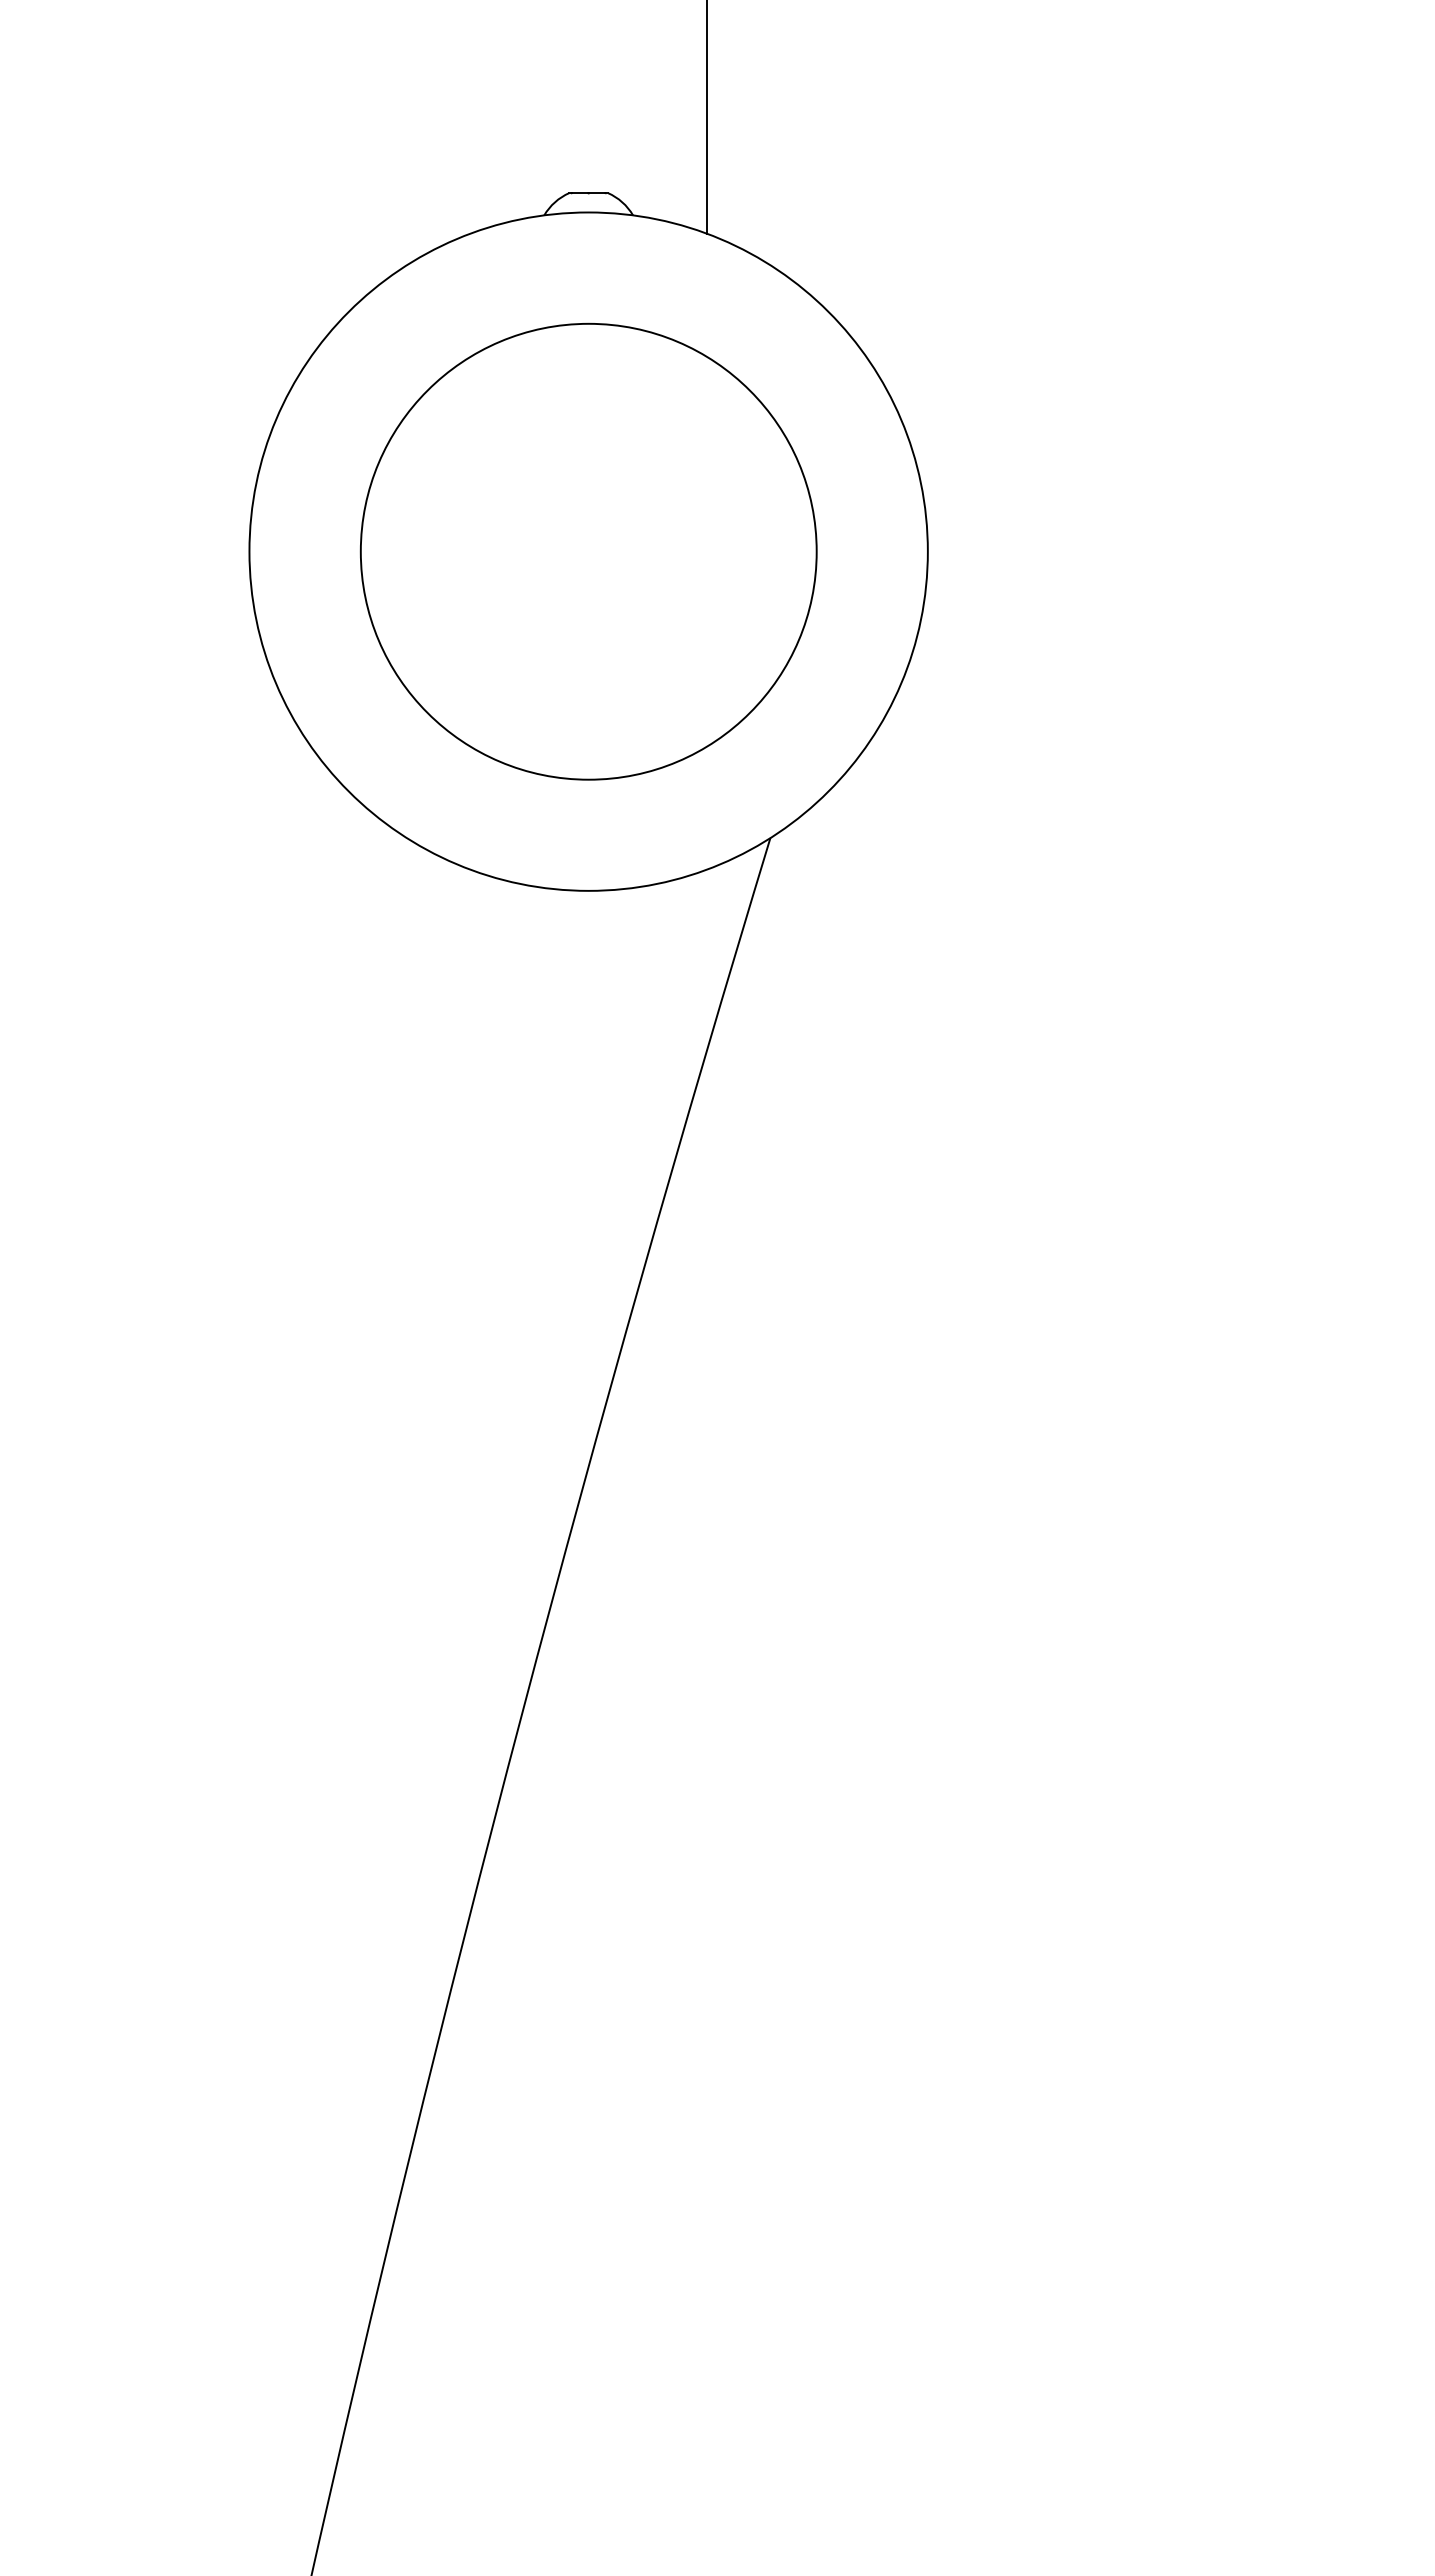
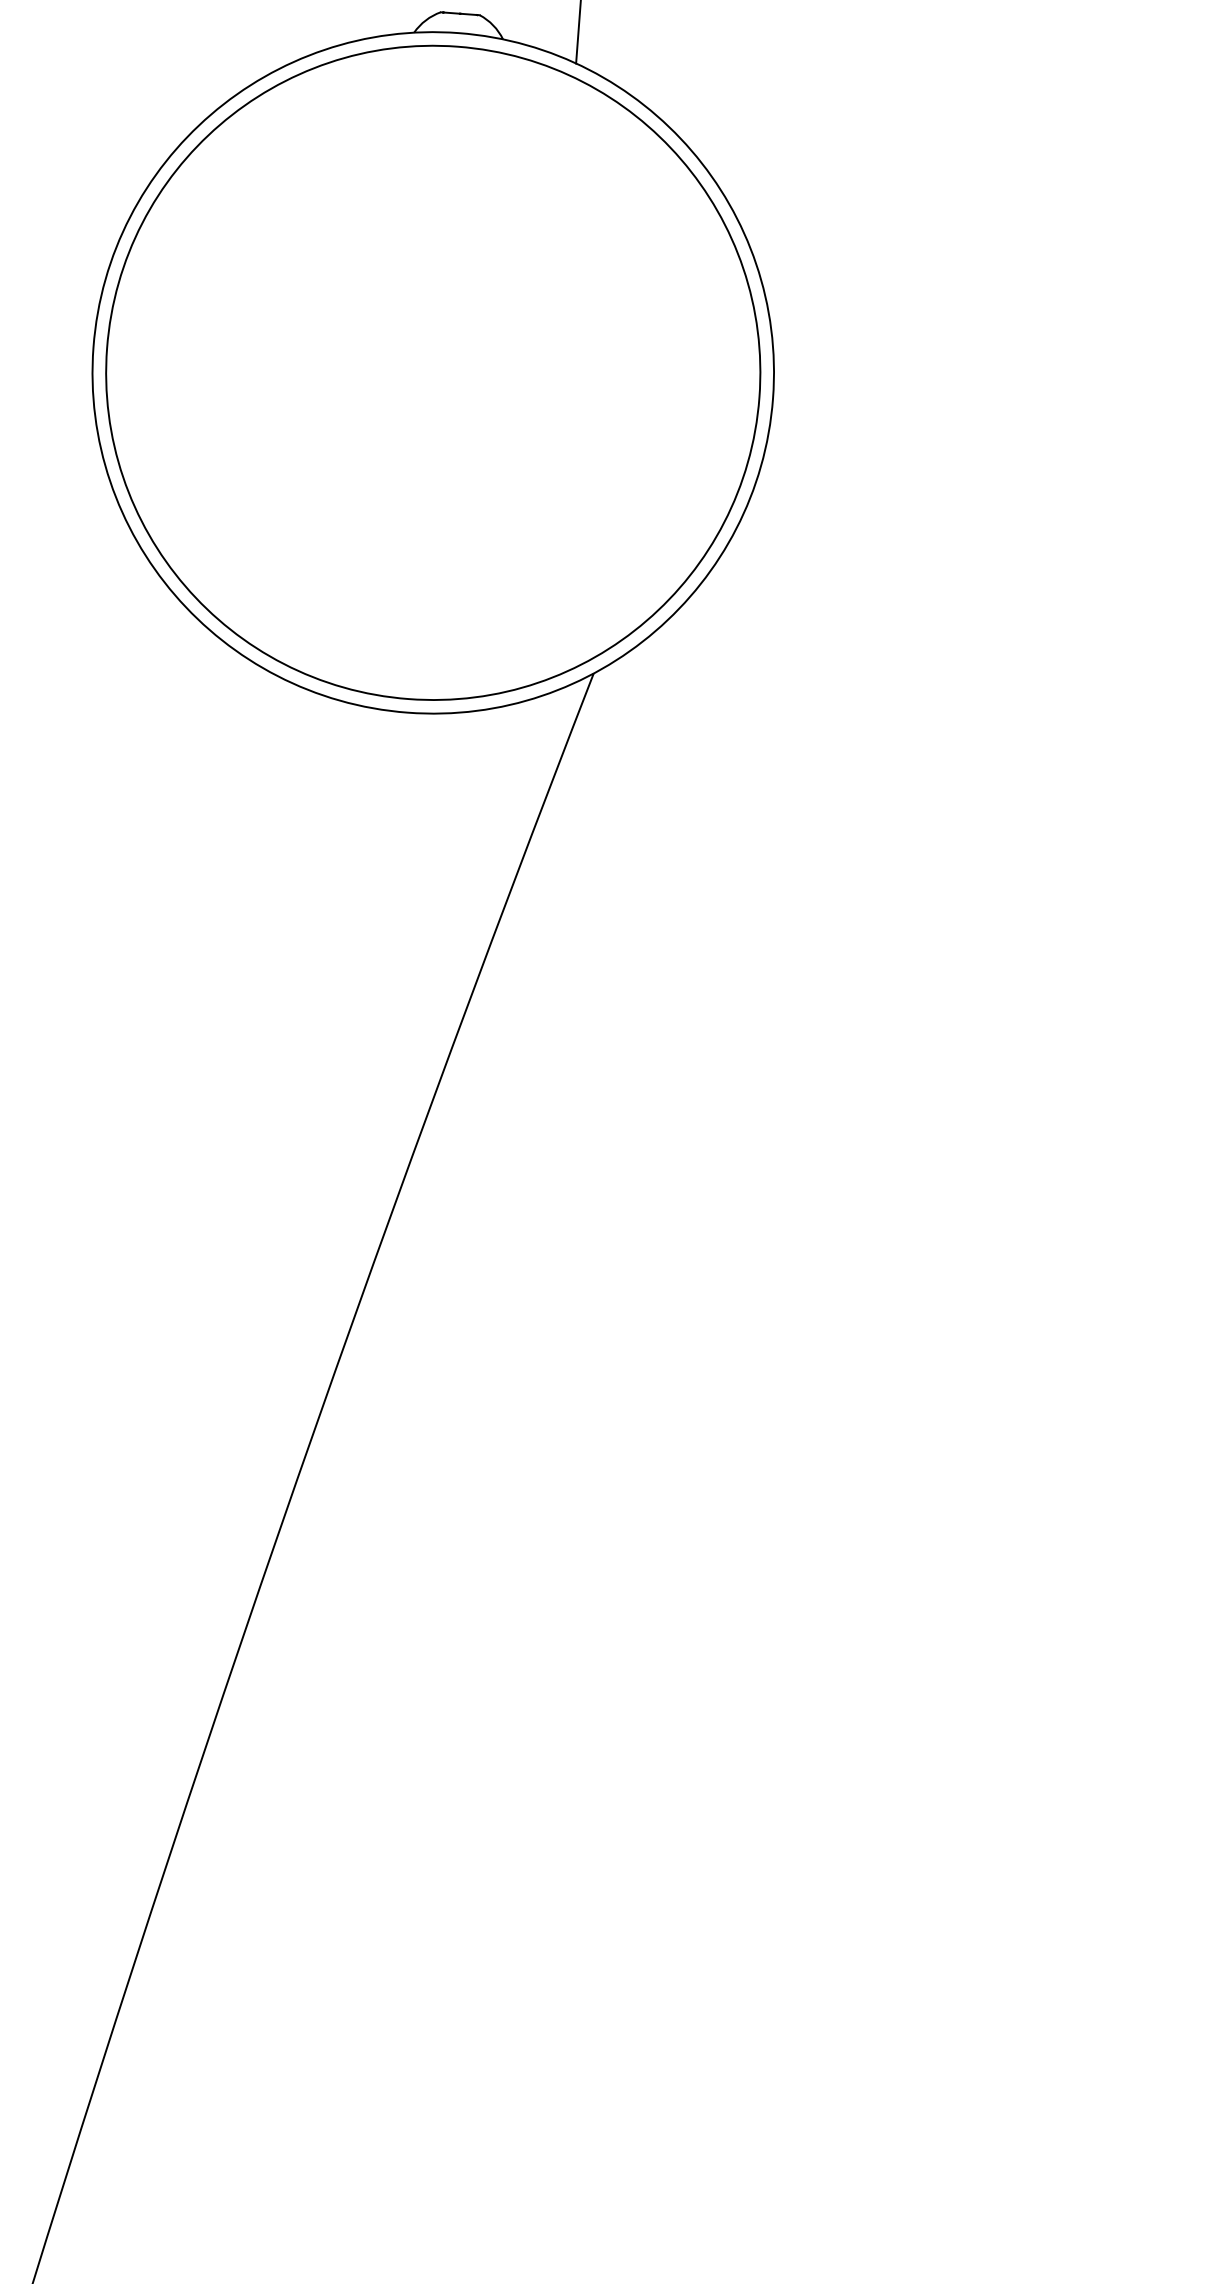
circle: (588, 551) -> (433, 372), size x1.43

